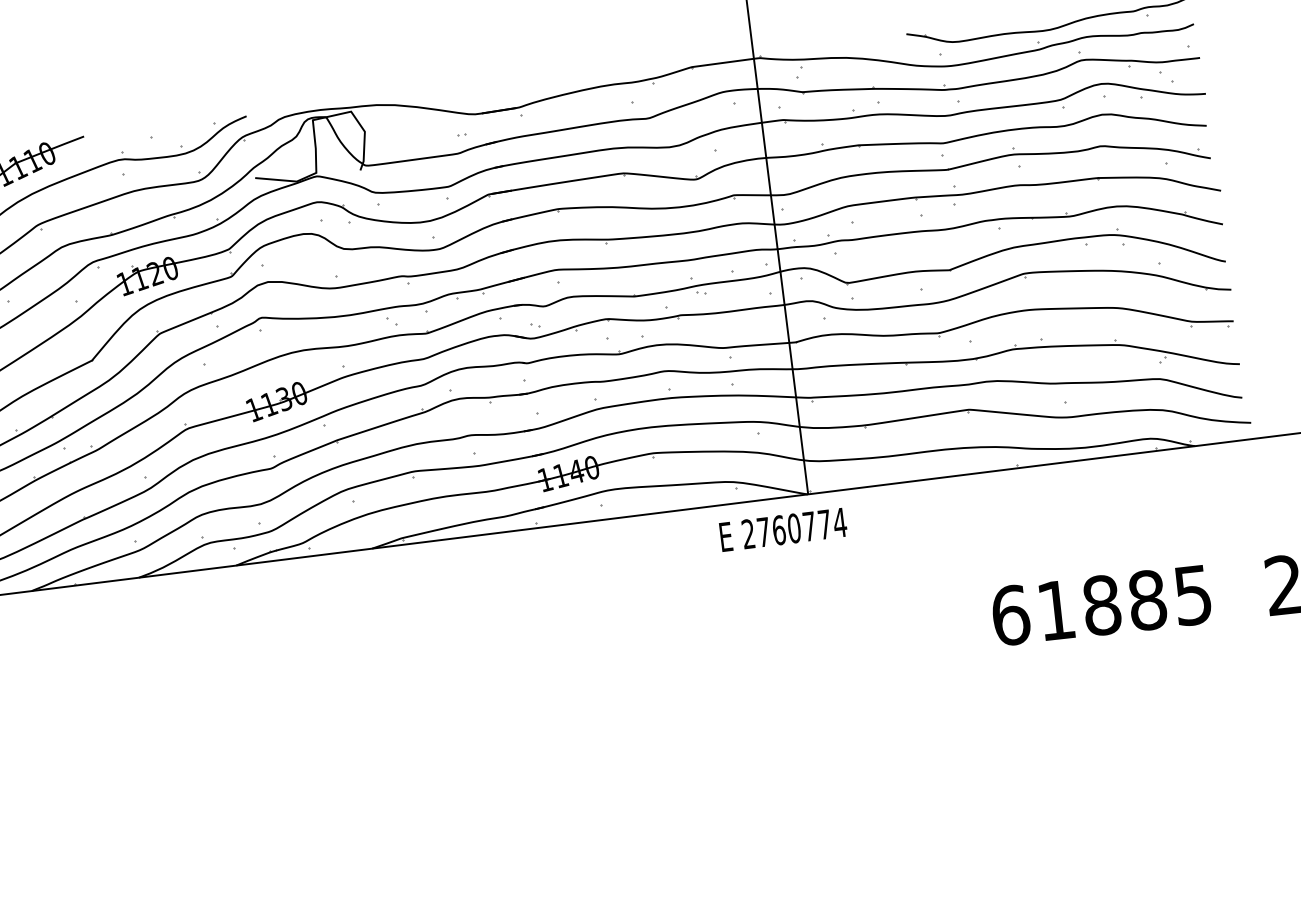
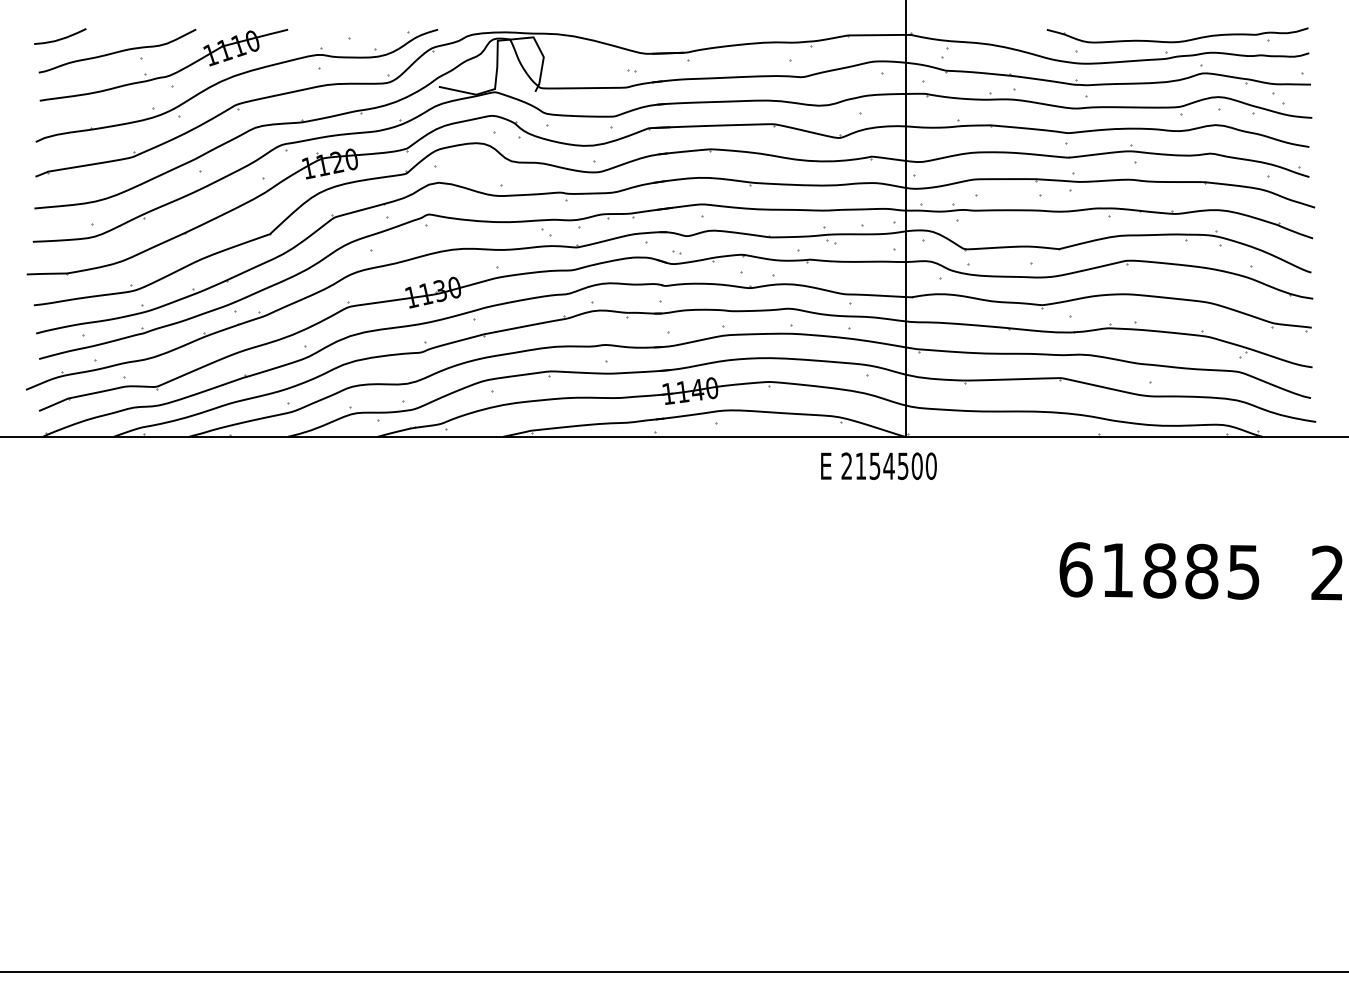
text: (802, 527) -> (896, 466), 2760774 -> 2154500

